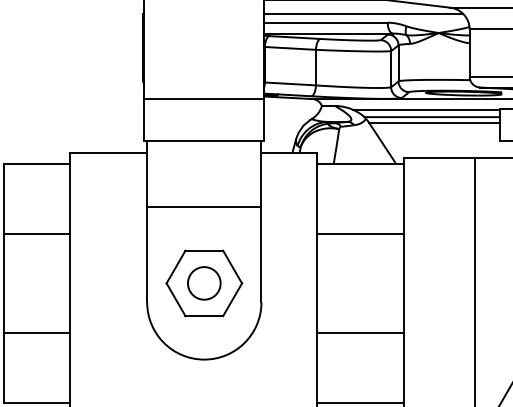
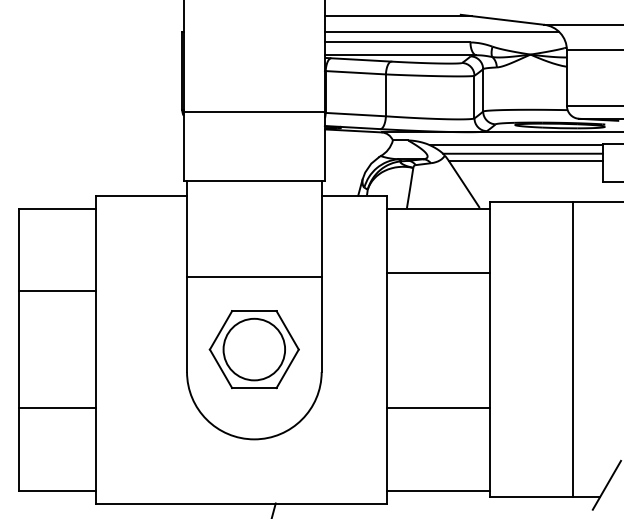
line: (203, 99) -> (253, 112), moved
line: (204, 206) -> (254, 276), moved
line: (360, 234) -> (438, 273), moved
circle: (204, 283) -> (254, 349), size x1.6

